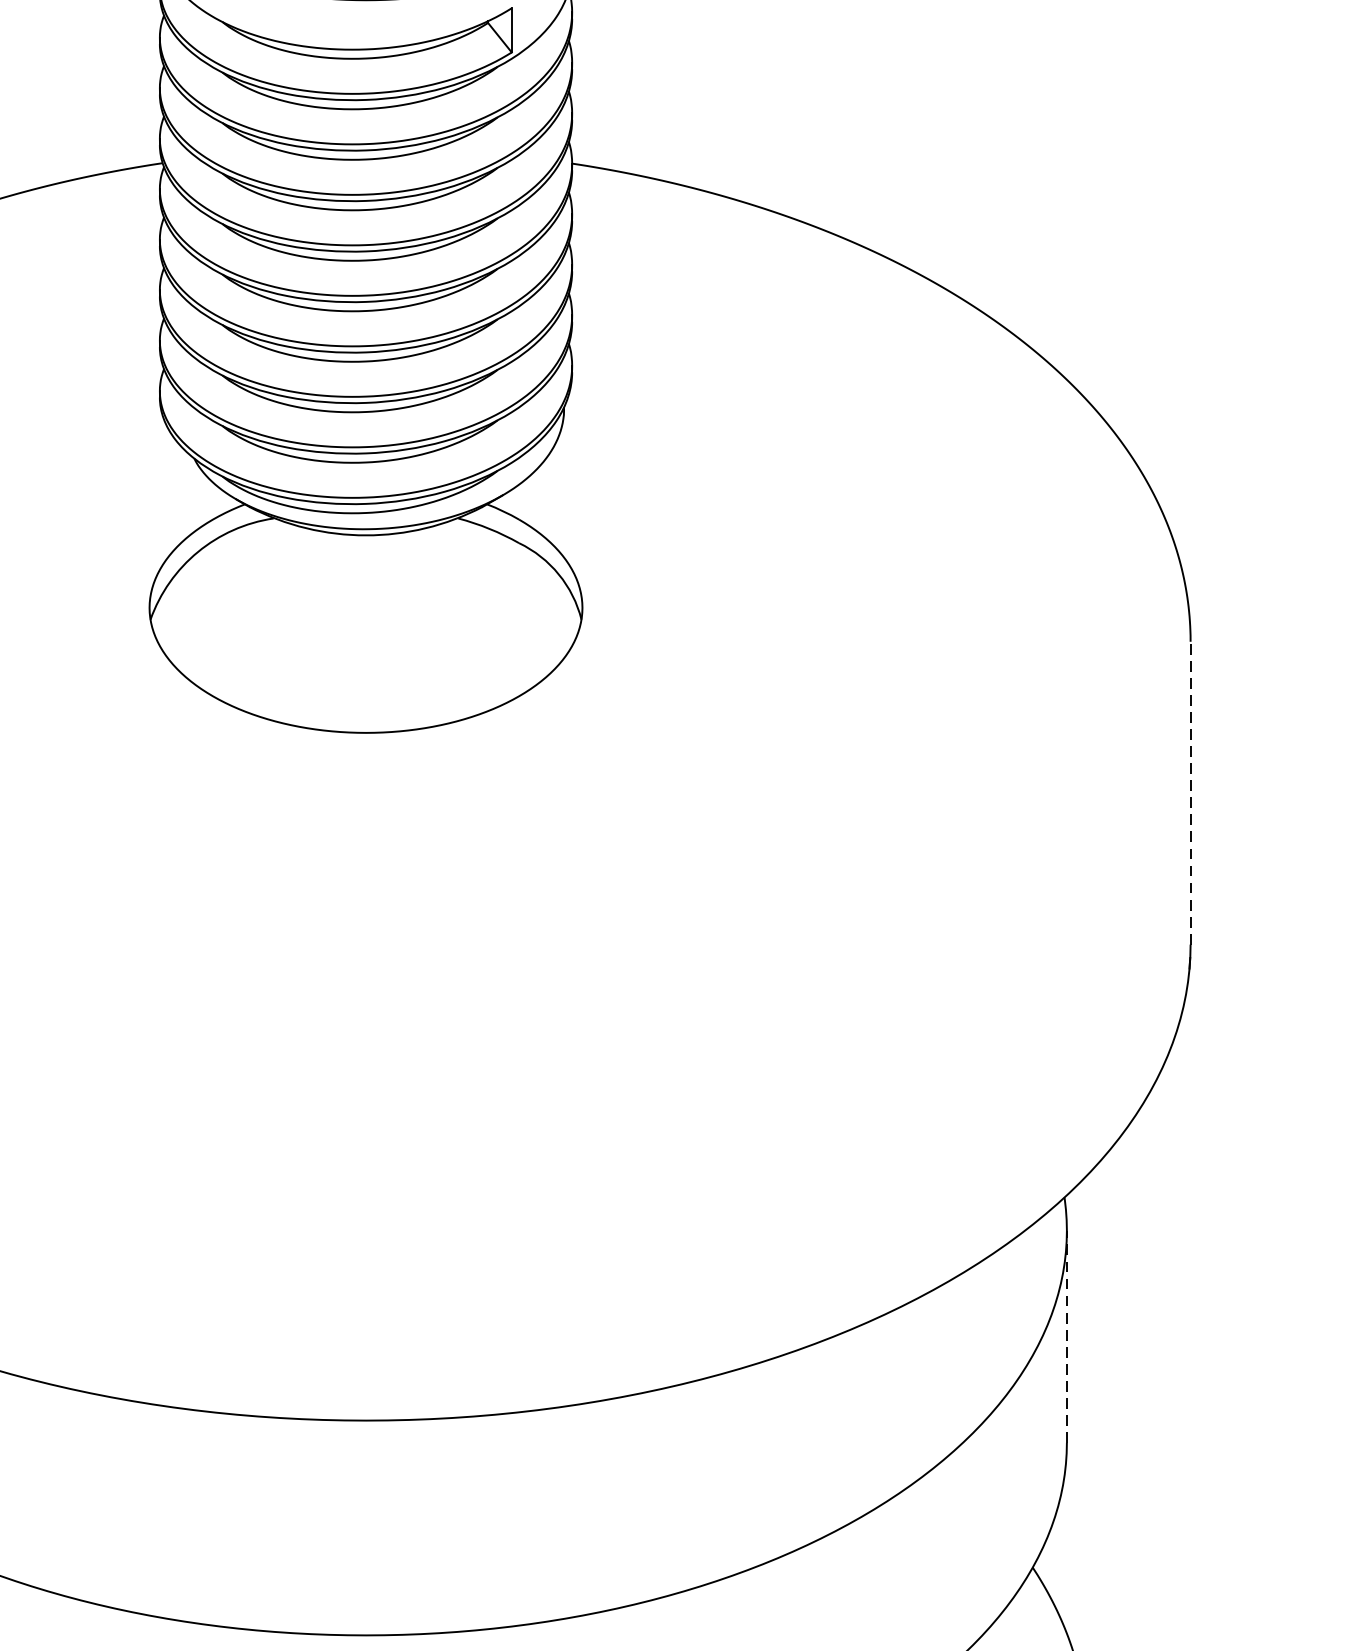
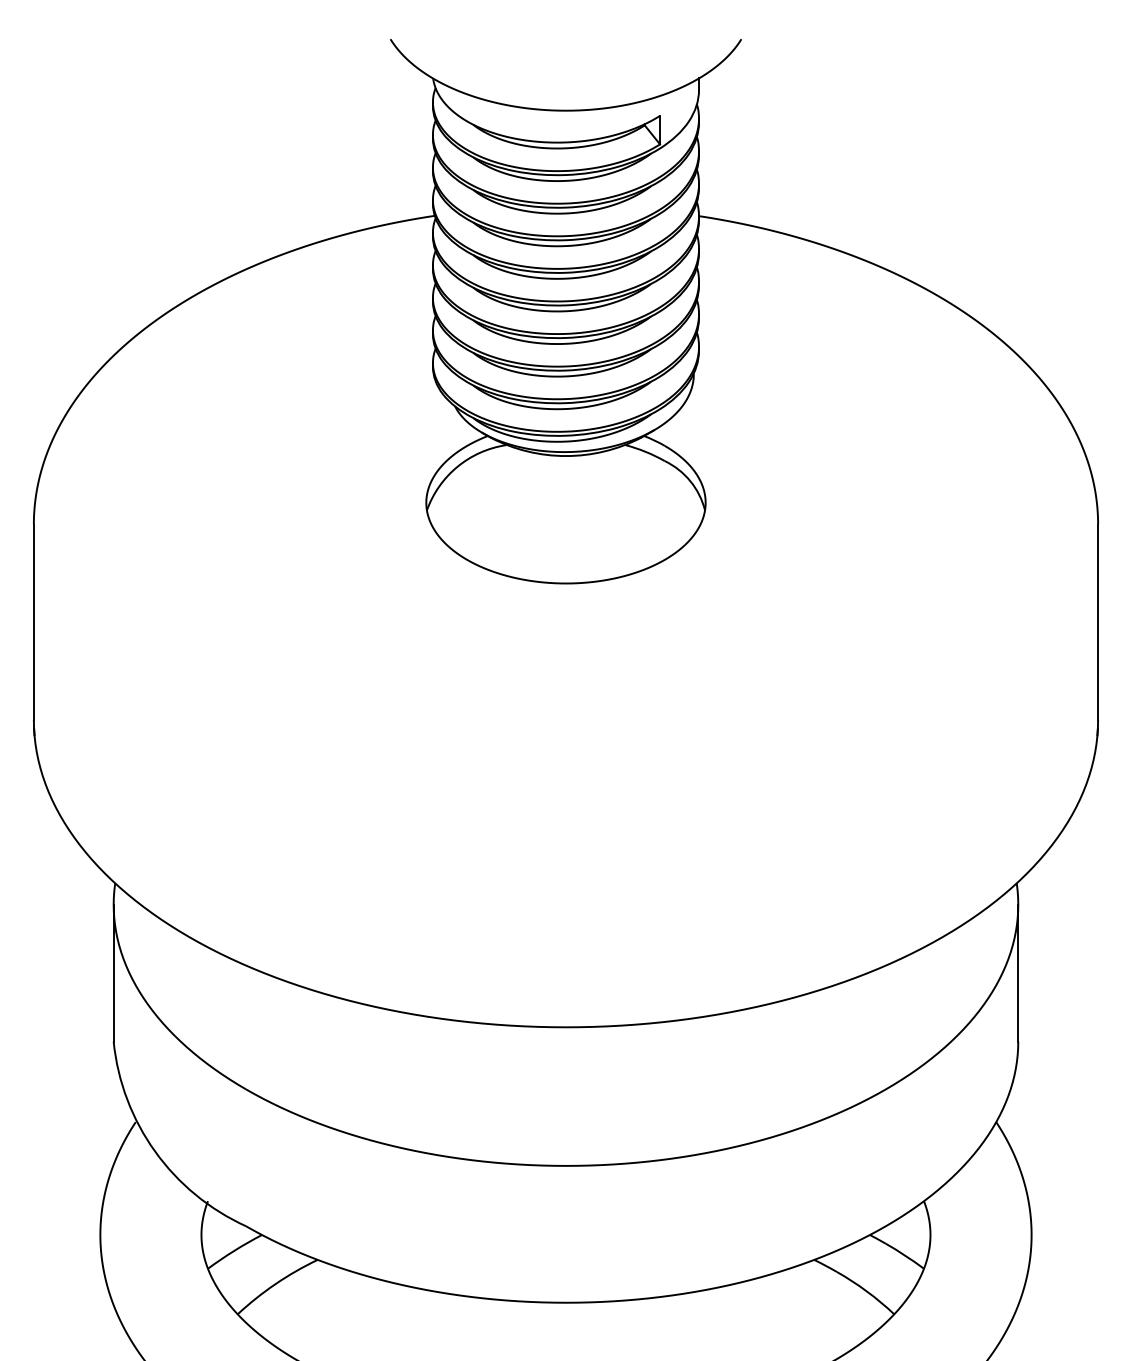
line: (1191, 793) -> (1098, 622), dashed -> solid
line: (1067, 1335) -> (1018, 972), dashed -> solid

